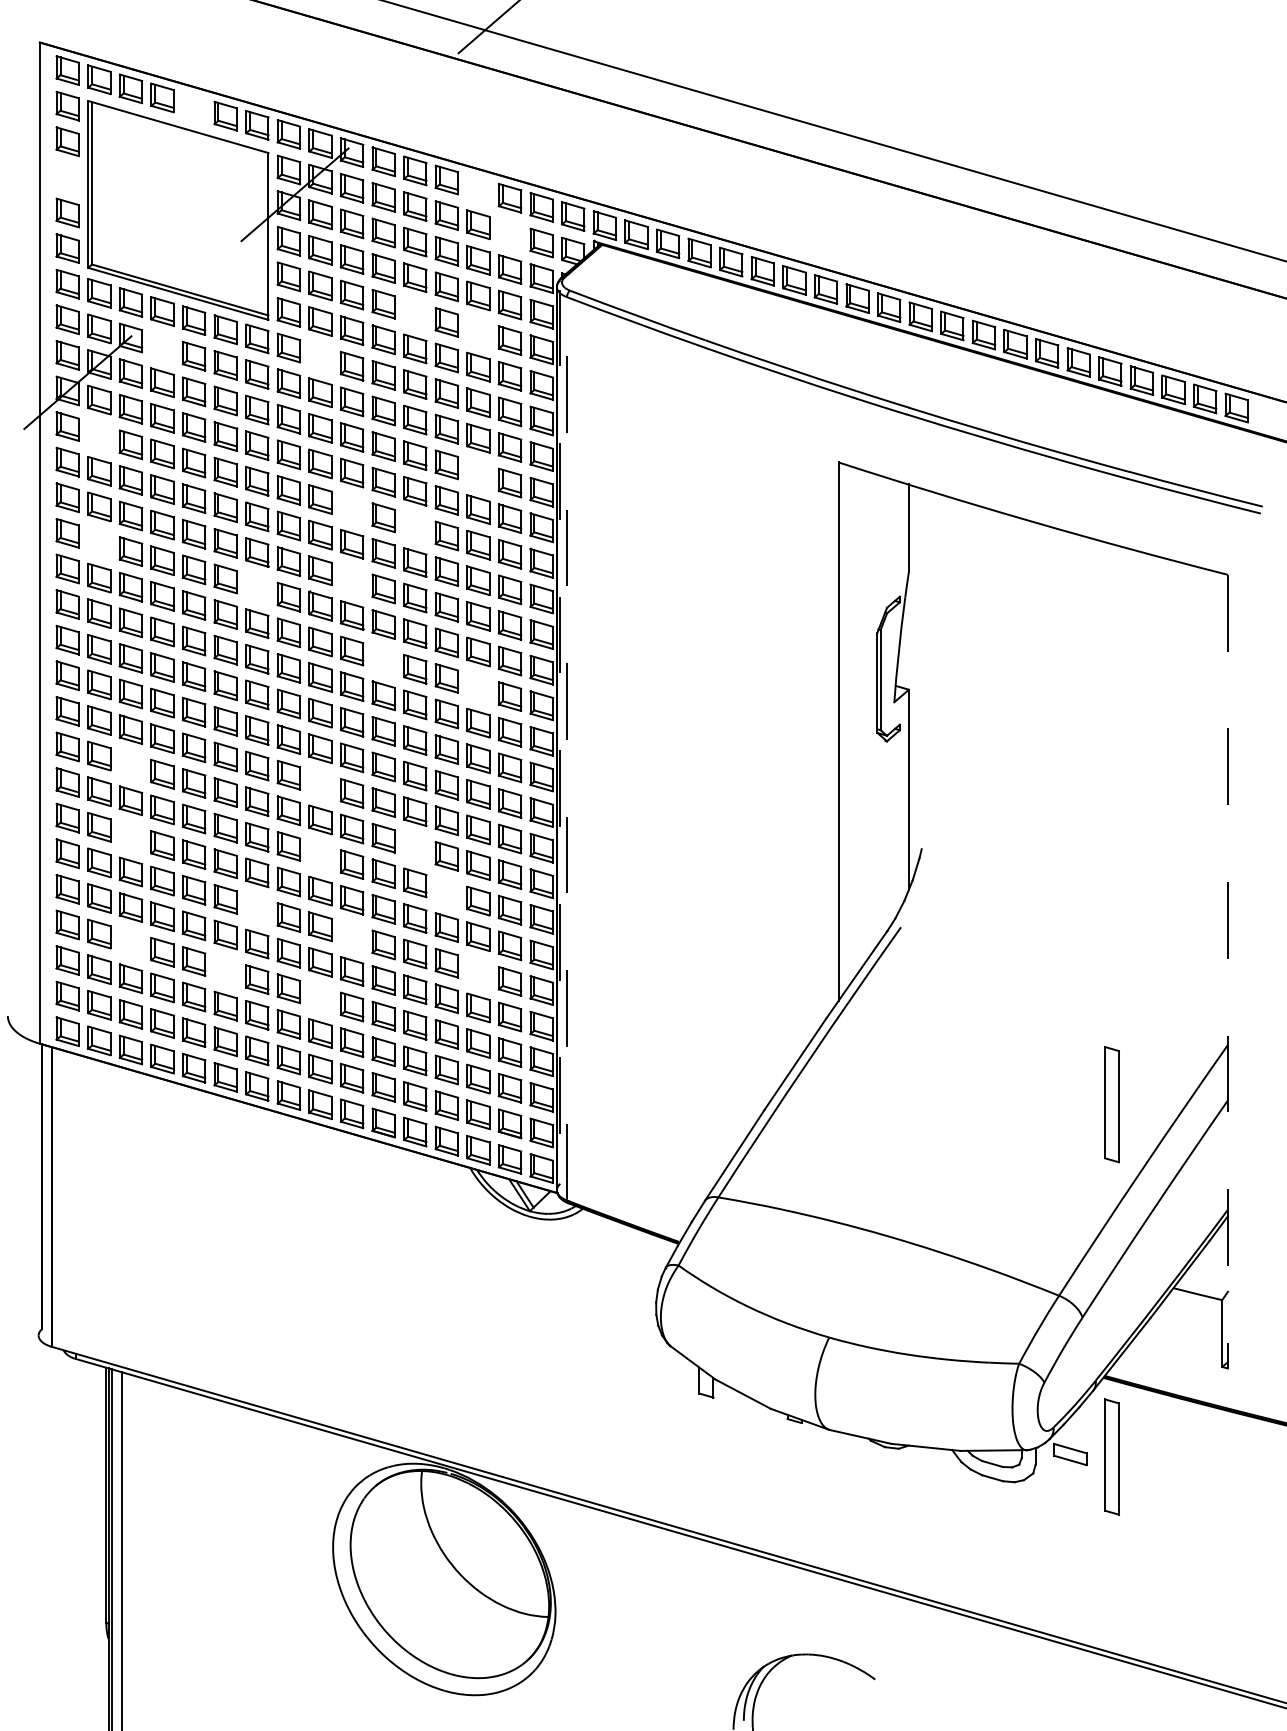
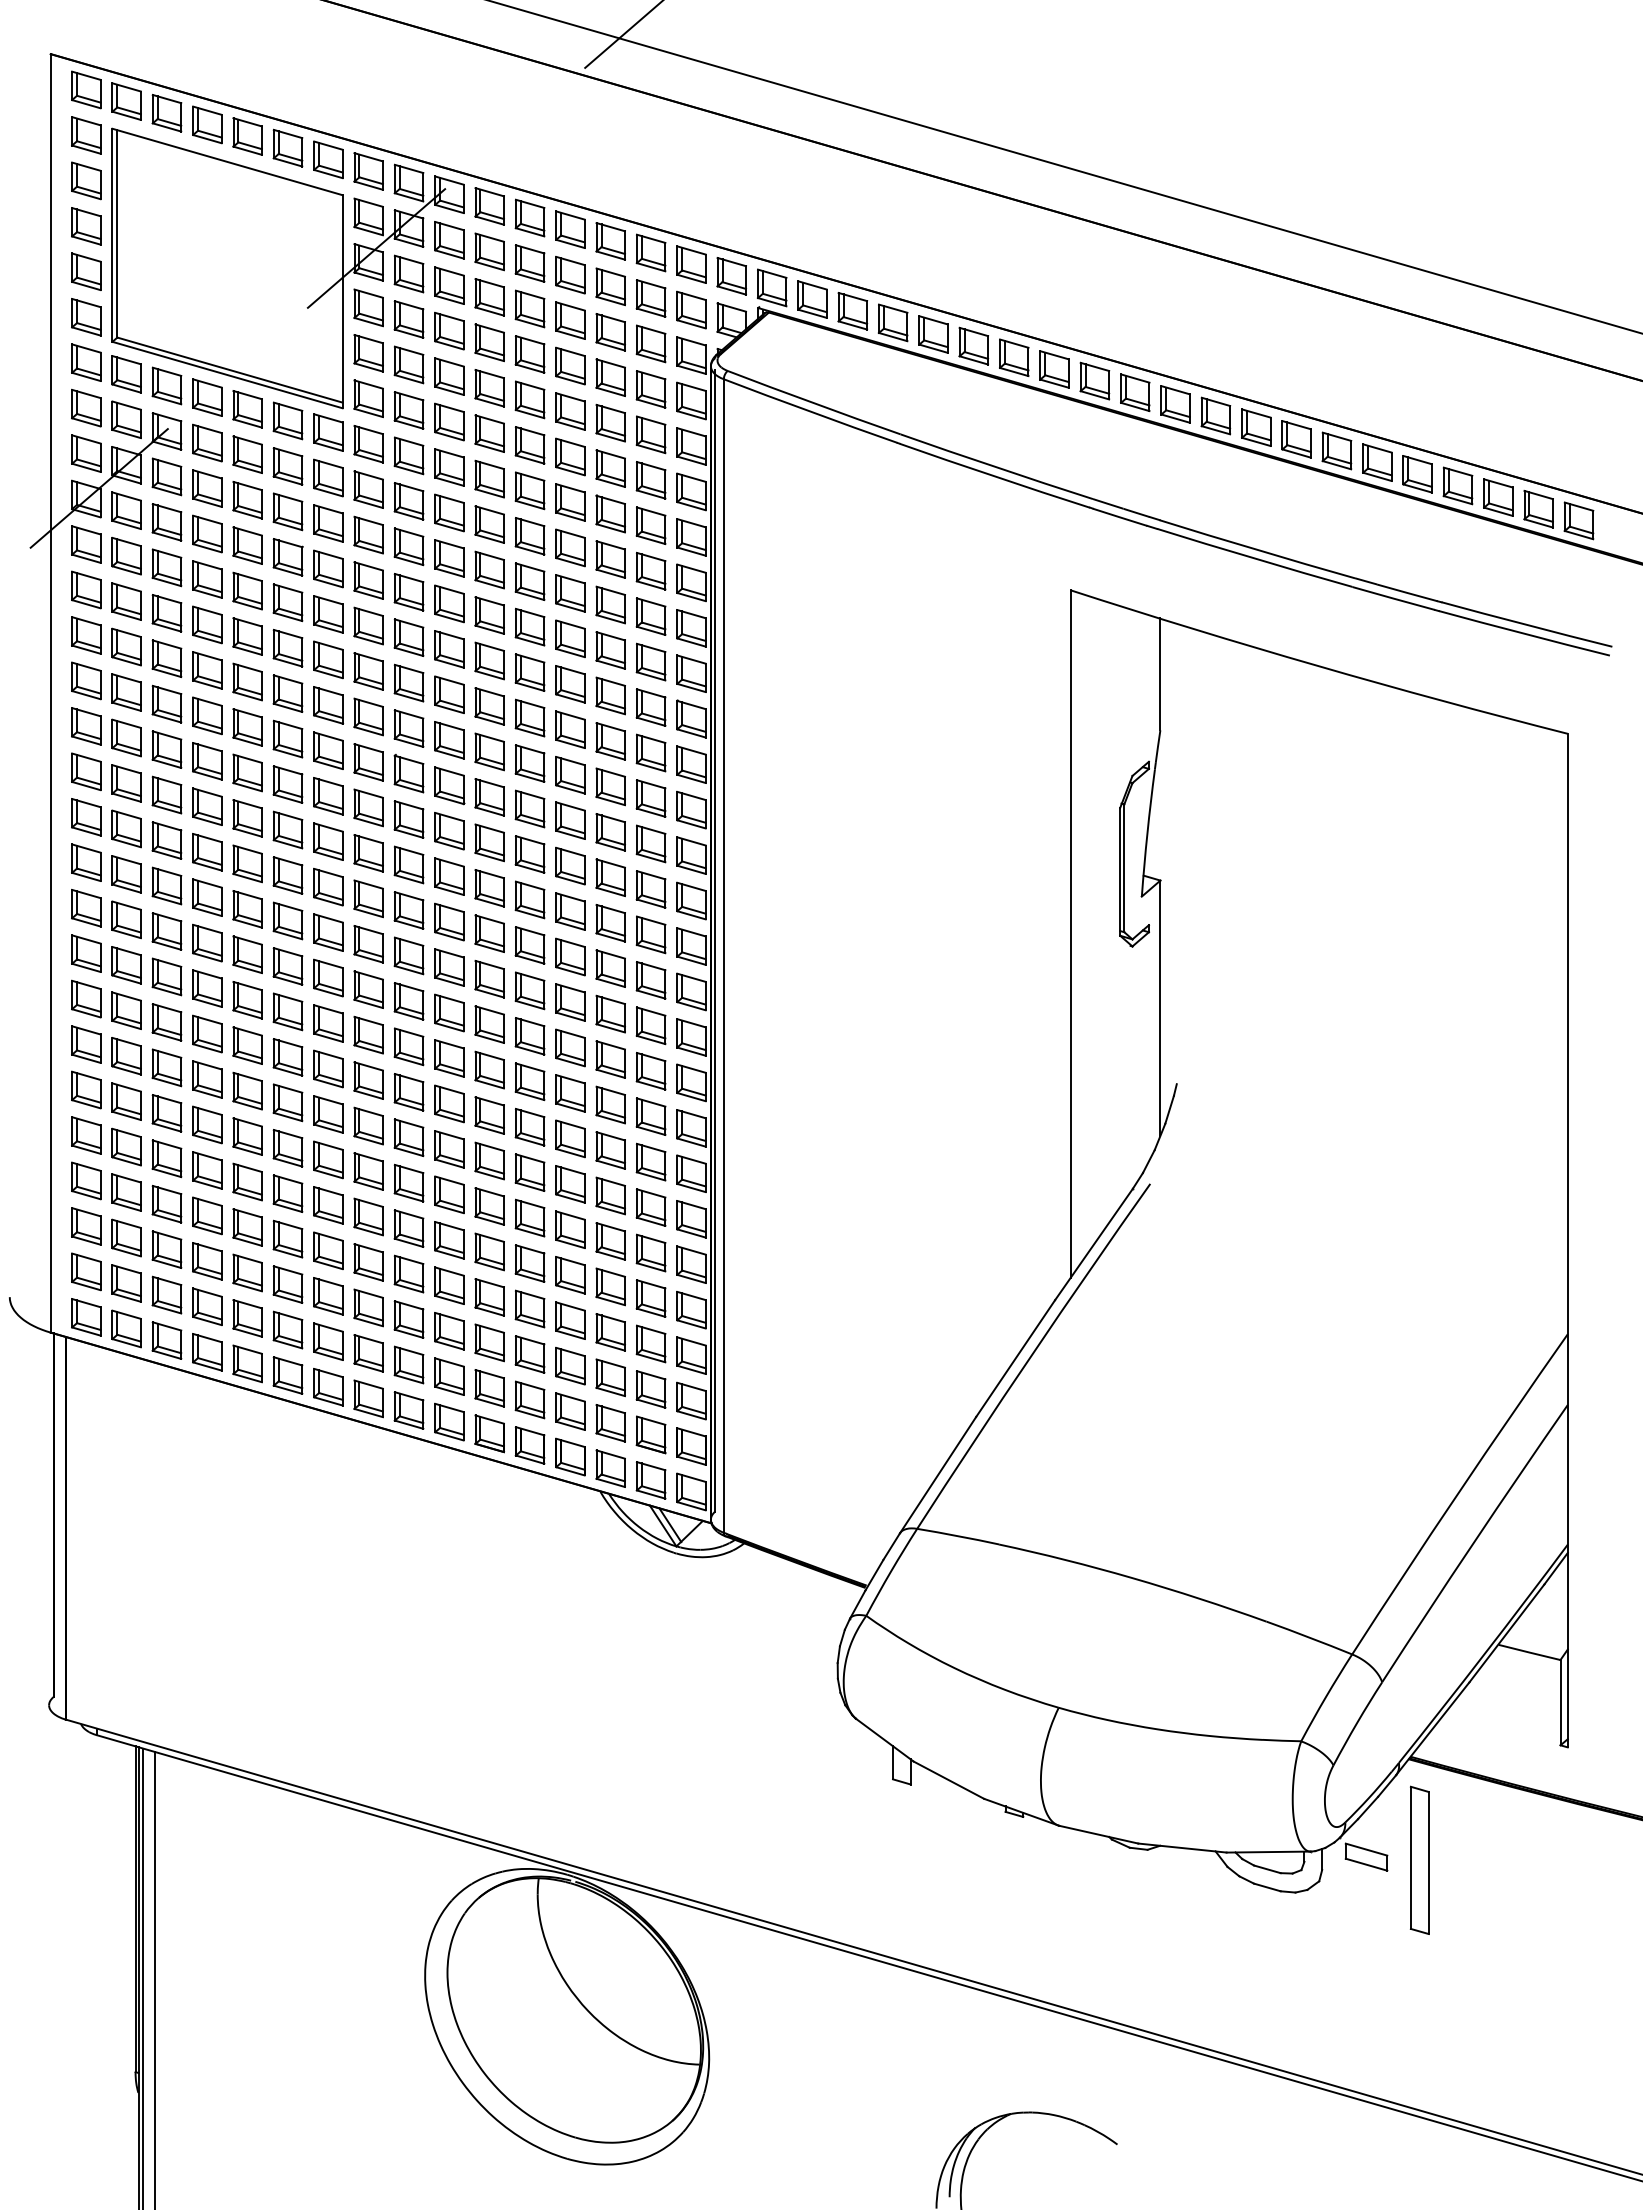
part: (194, 107) -> (247, 136), added
part: (67, 177) -> (86, 226), added
part: (478, 189) -> (610, 241), added
part: (509, 233) -> (650, 298), added
part: (414, 313) -> (529, 399), added
part: (478, 331) -> (610, 422), added
part: (162, 346) -> (207, 442), added
part: (320, 356) -> (408, 455), added
part: (99, 435) -> (126, 556), added
part: (478, 473) -> (610, 604), added
part: (352, 508) -> (449, 649), added
part: (414, 526) -> (529, 672), added
part: (99, 542) -> (126, 692), added
part: (352, 580) -> (449, 740), added
part: (257, 587) -> (328, 750), added
part: (383, 659) -> (489, 842), added
part: (478, 687) -> (610, 877), added
line: (560, 736) -> (715, 940), dashed -> solid
line: (566, 749) -> (723, 956), dashed -> solid
part: (130, 764) -> (166, 976), added
part: (320, 784) -> (408, 1001), added
part: (130, 836) -> (166, 1067), added
part: (414, 847) -> (529, 1081), added
part: (320, 855) -> (408, 1092), added
part: (446, 891) -> (570, 1138), added
part: (257, 908) -> (328, 1159), added
part: (352, 935) -> (449, 1194), added
part: (130, 943) -> (166, 1204), added
part: (225, 970) -> (287, 1238), added
line: (1227, 971) -> (1567, 1240), dashed -> solid
part: (478, 972) -> (610, 1241), added
part: (320, 997) -> (408, 1273), added
part: (1111, 1103) -> (1419, 1409), removed

